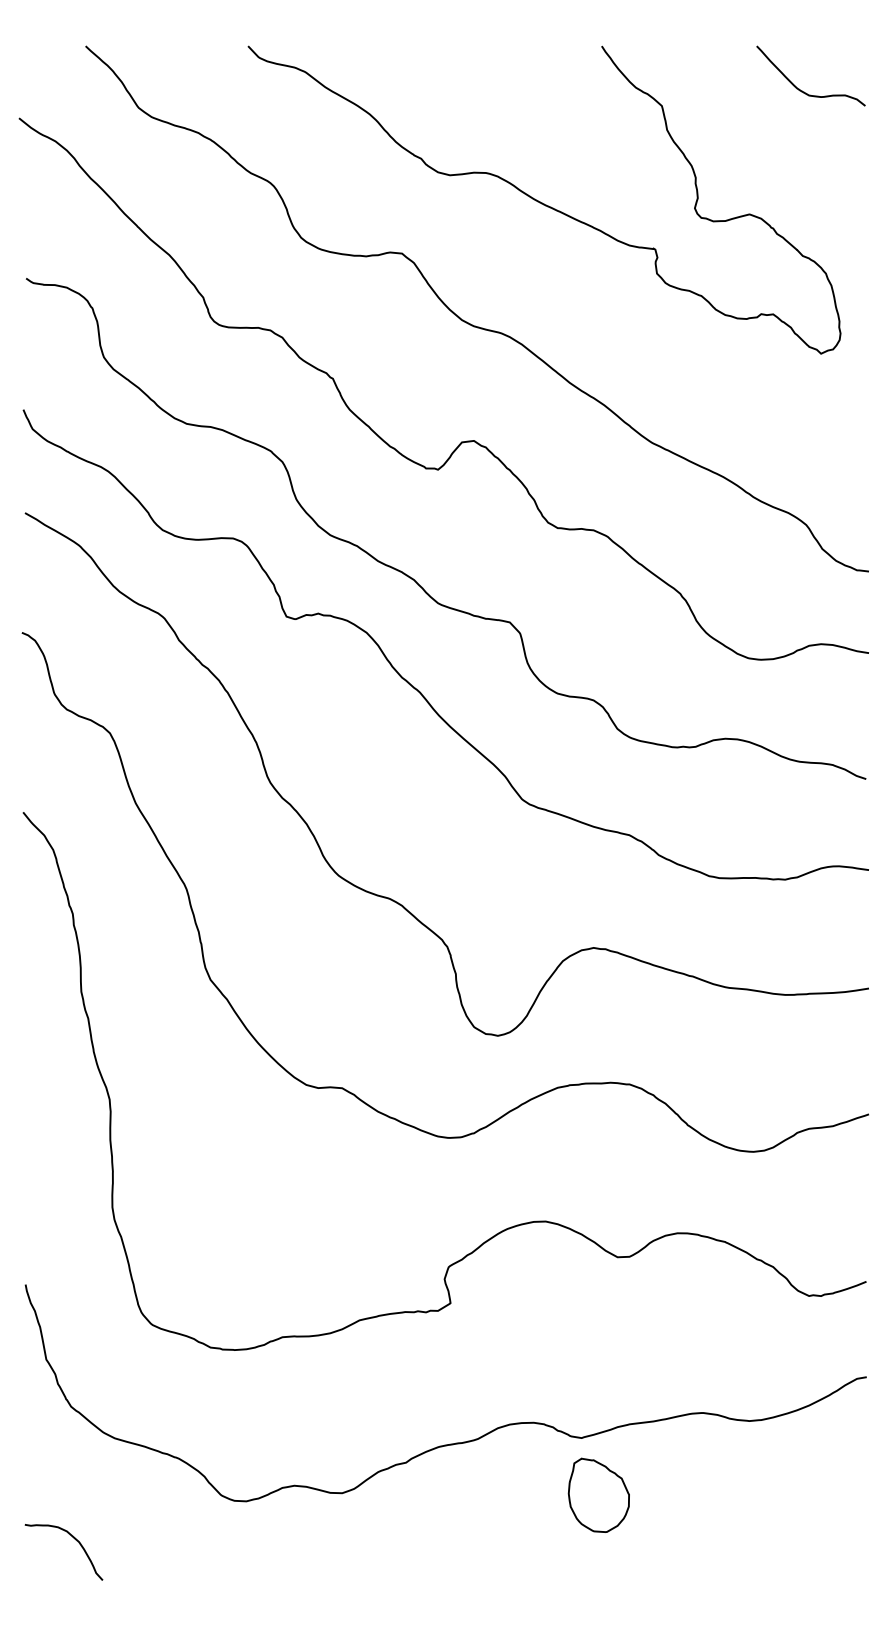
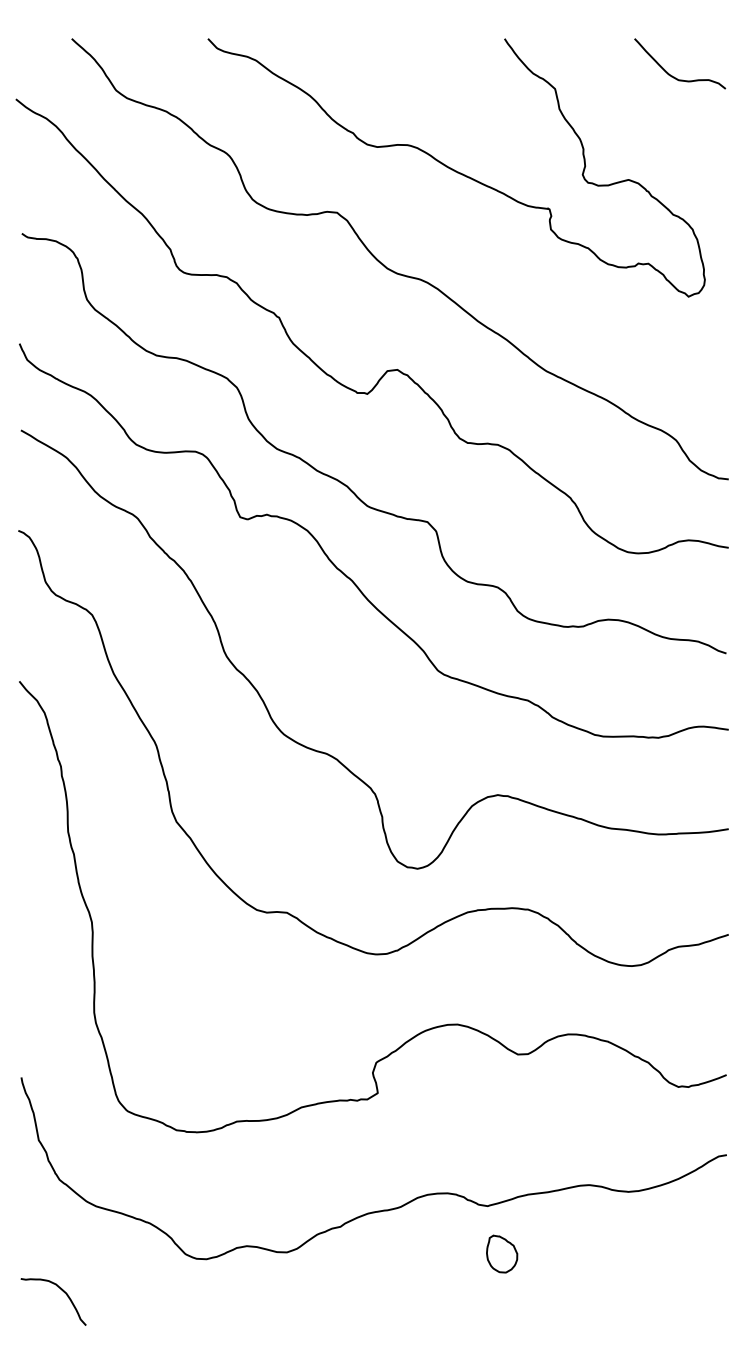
part: (598, 1494) -> (501, 1253), size x0.6

